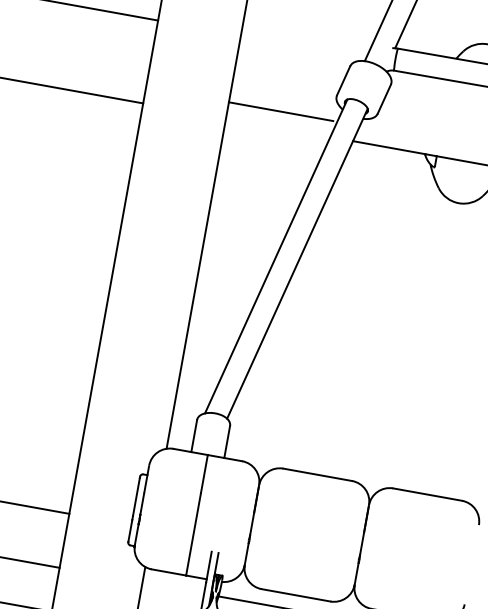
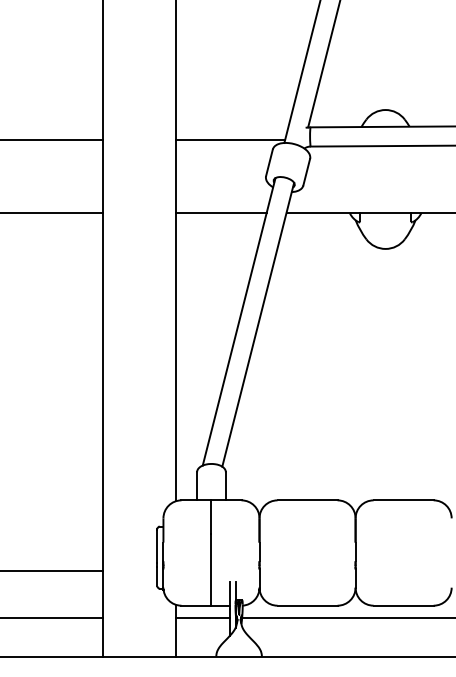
line: (303, 47) -> (230, 140), added
line: (280, 111) -> (220, 212), moved
line: (173, 588) -> (202, 618), added

